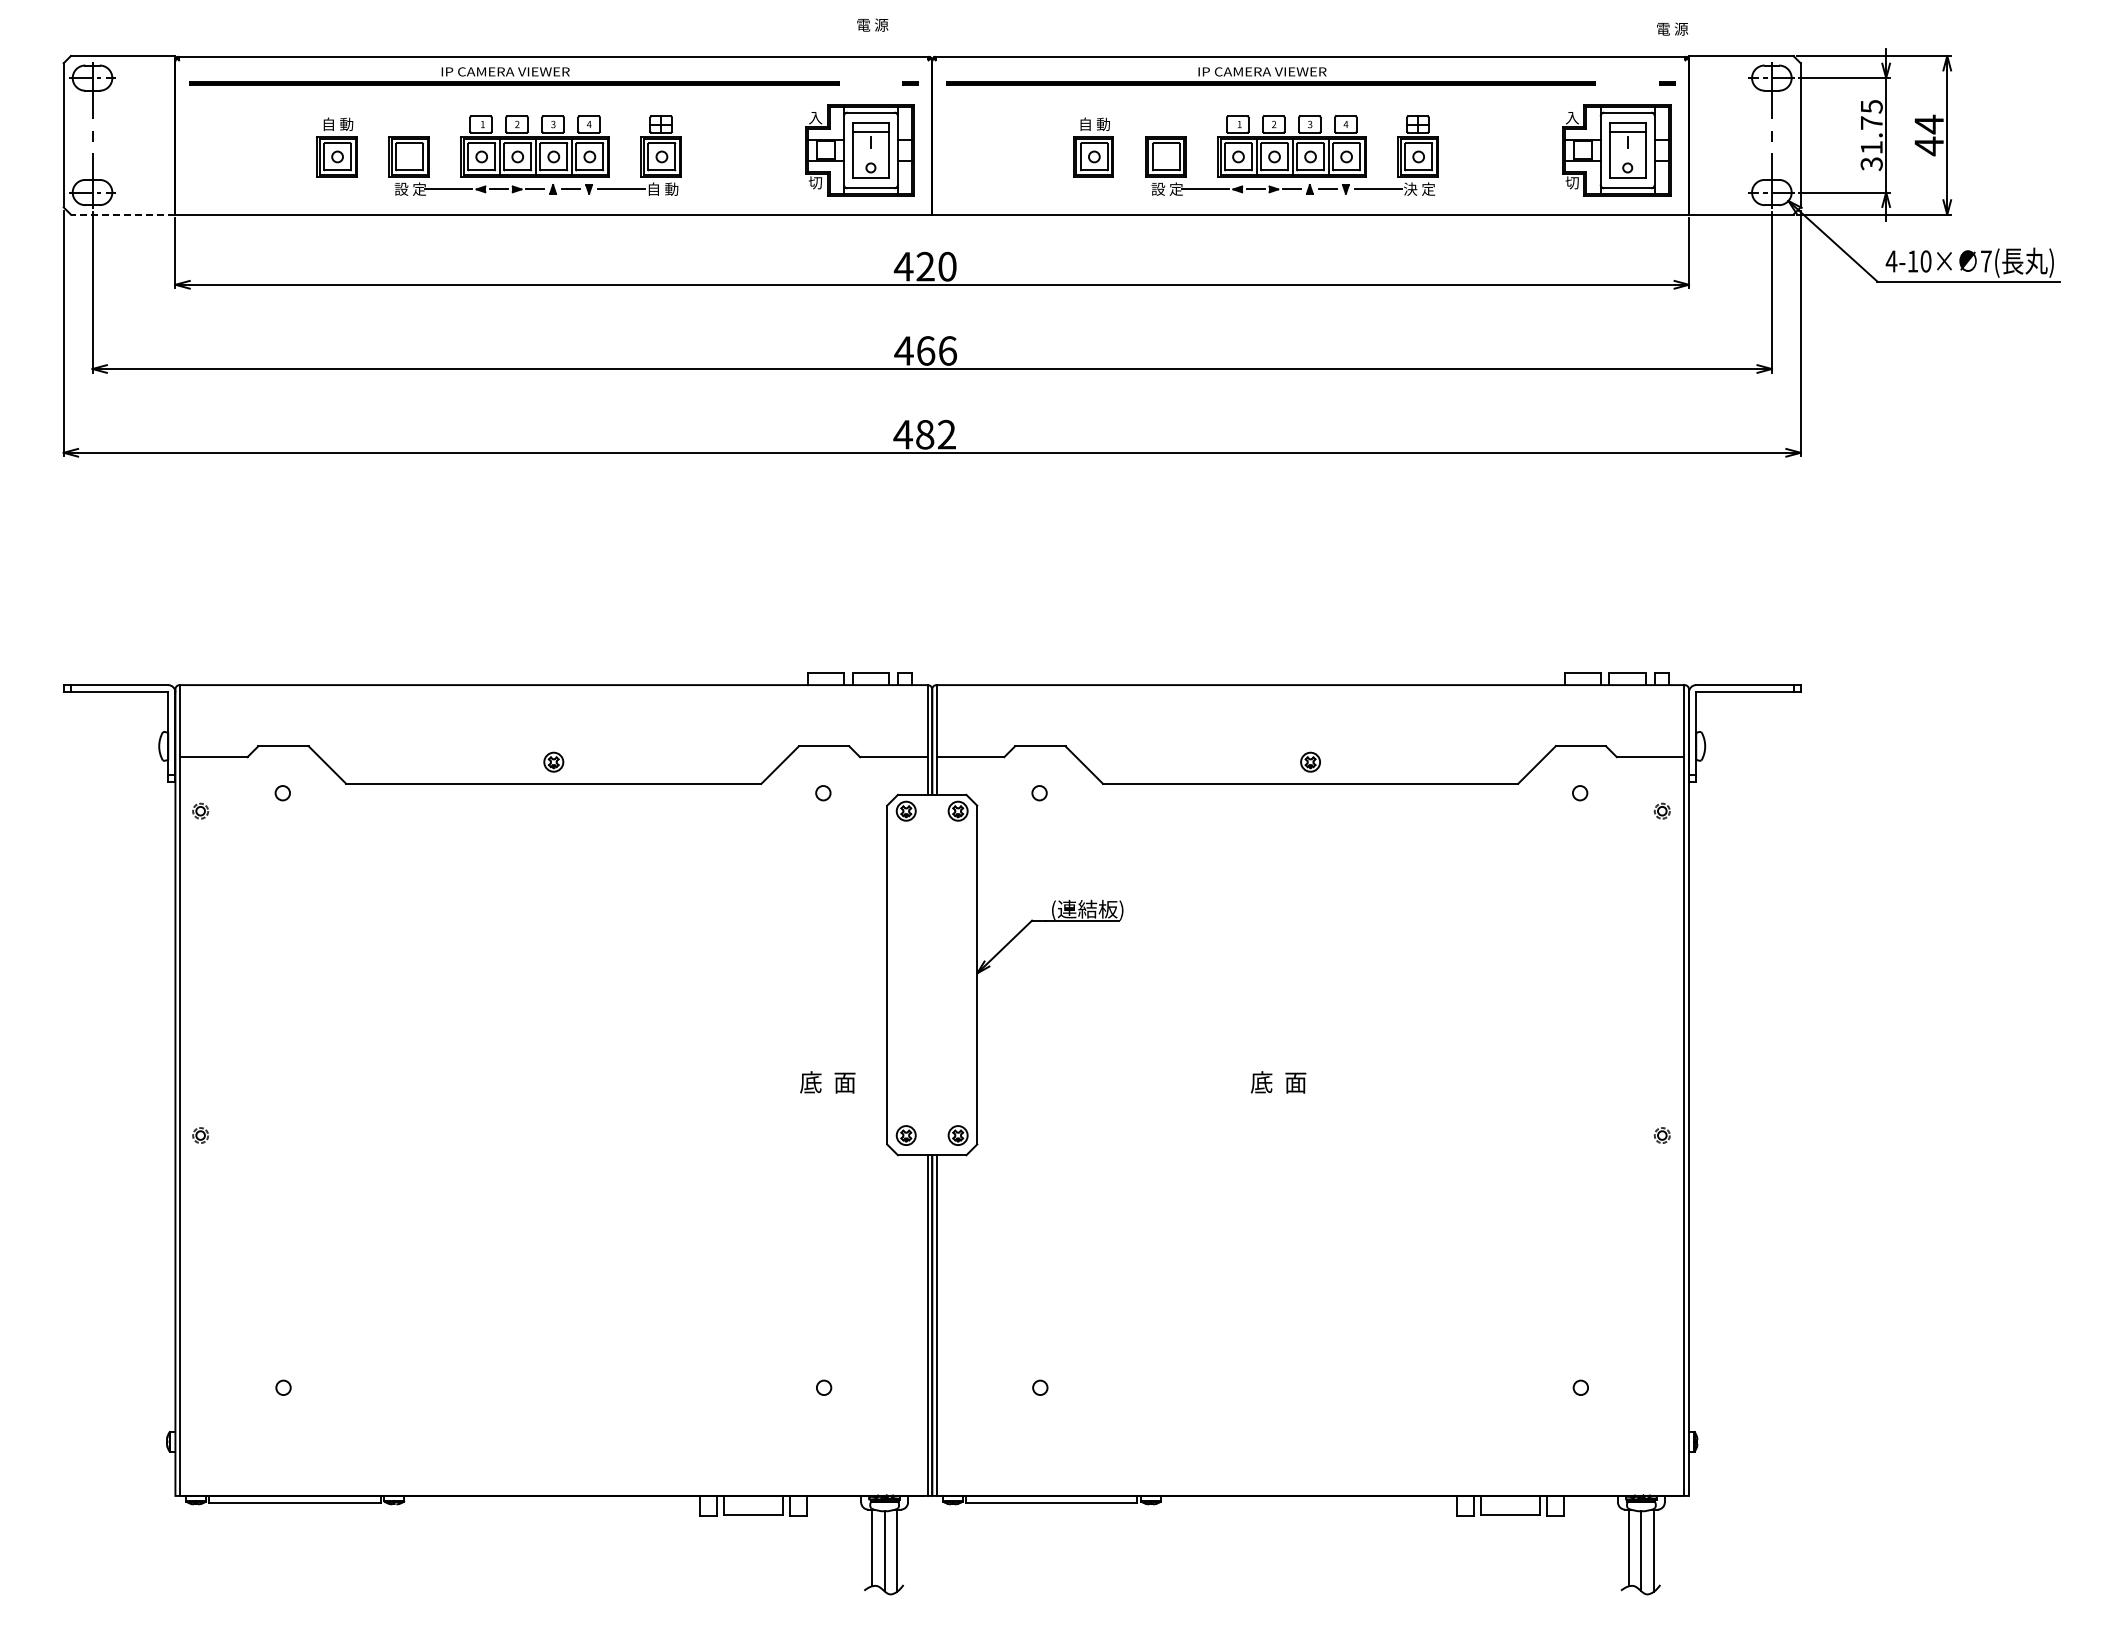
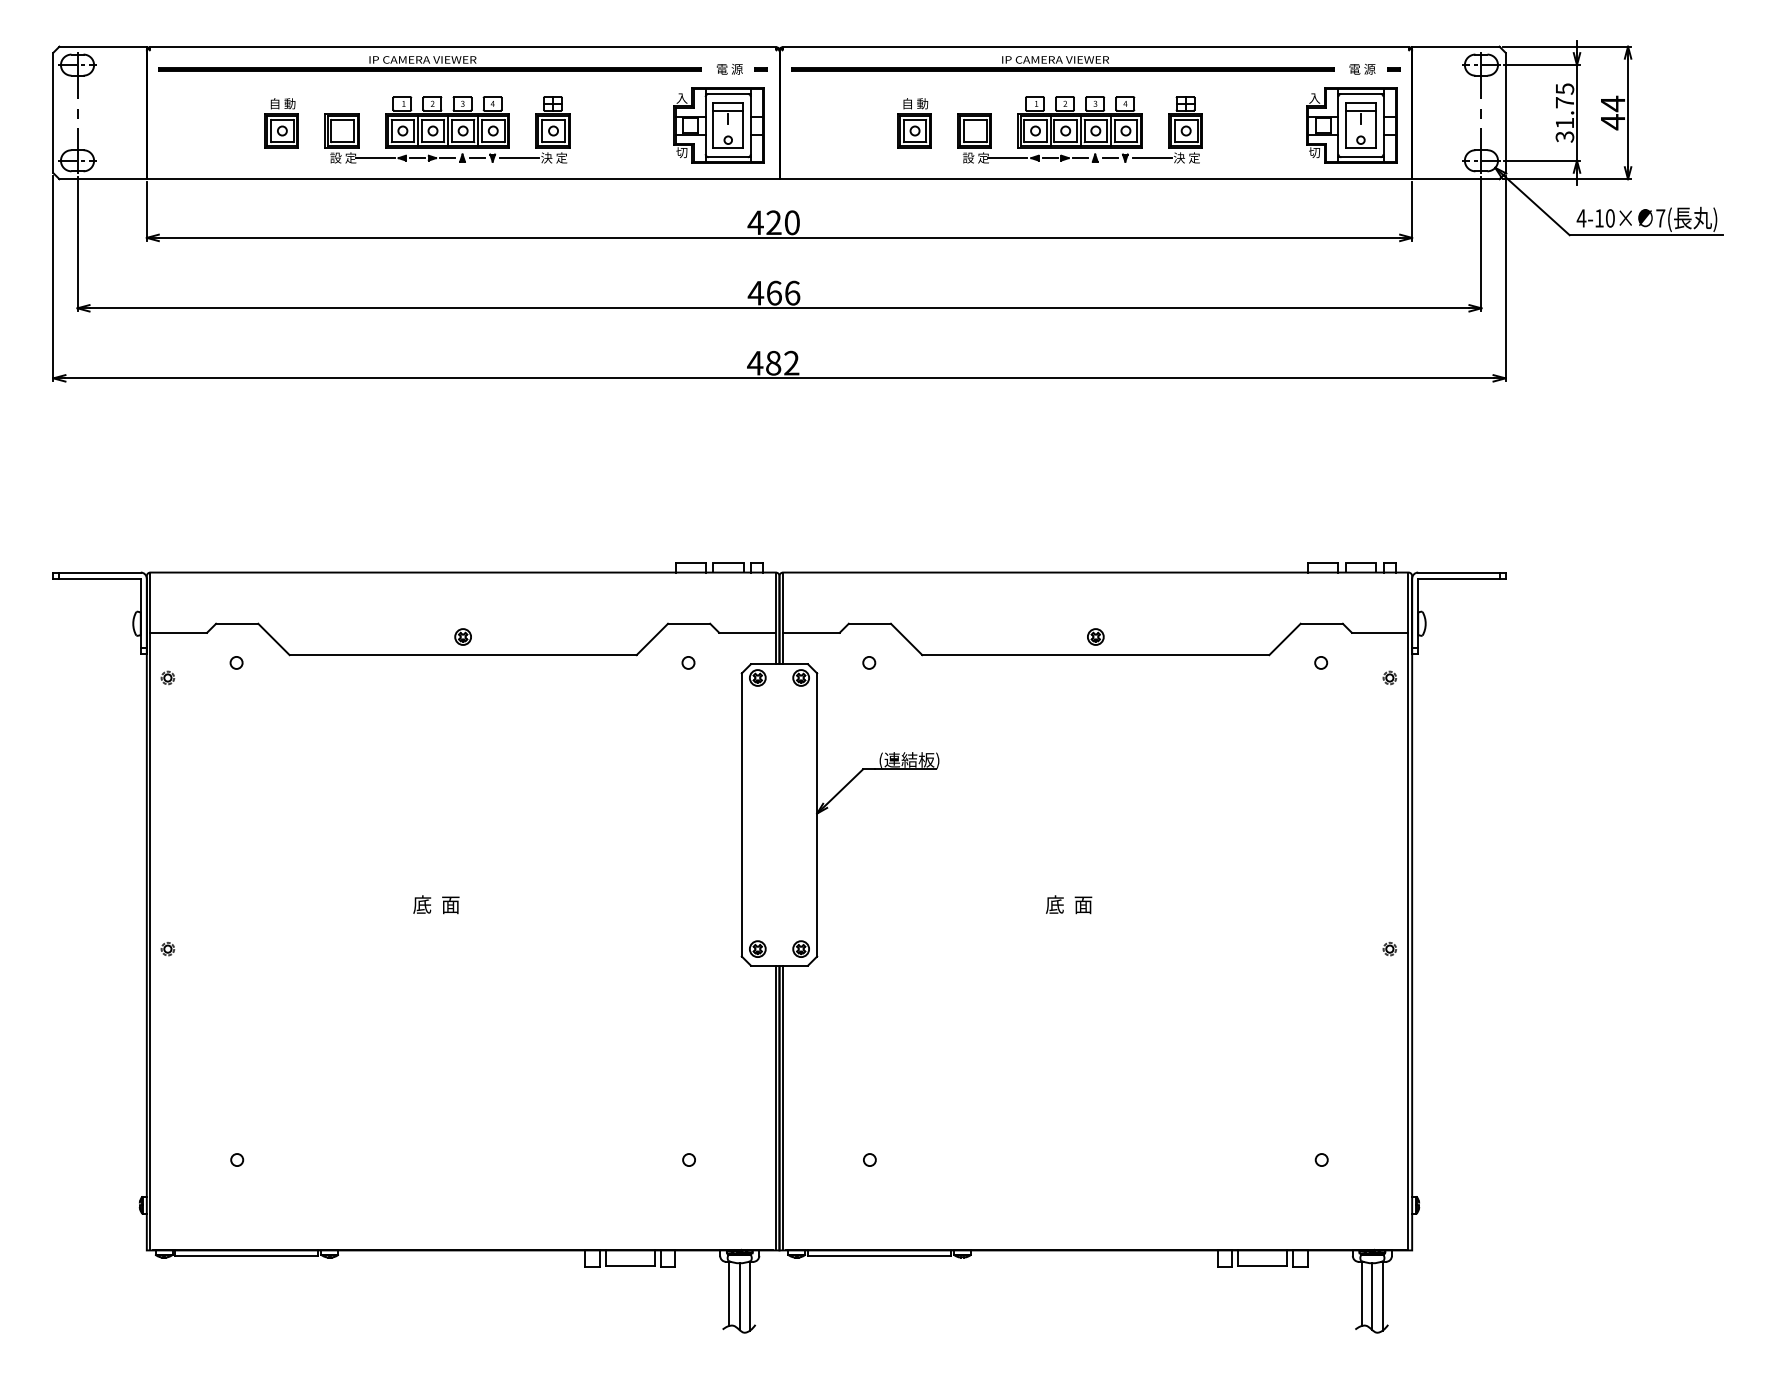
text: (872, 24) -> (729, 68), moved
text: (1672, 28) -> (1362, 68), moved
text: (662, 188) -> (554, 157), 自 動 -> 決 定
line: (122, 214) -> (102, 179), dashed -> solid
text: (827, 1082) -> (436, 904), moved

